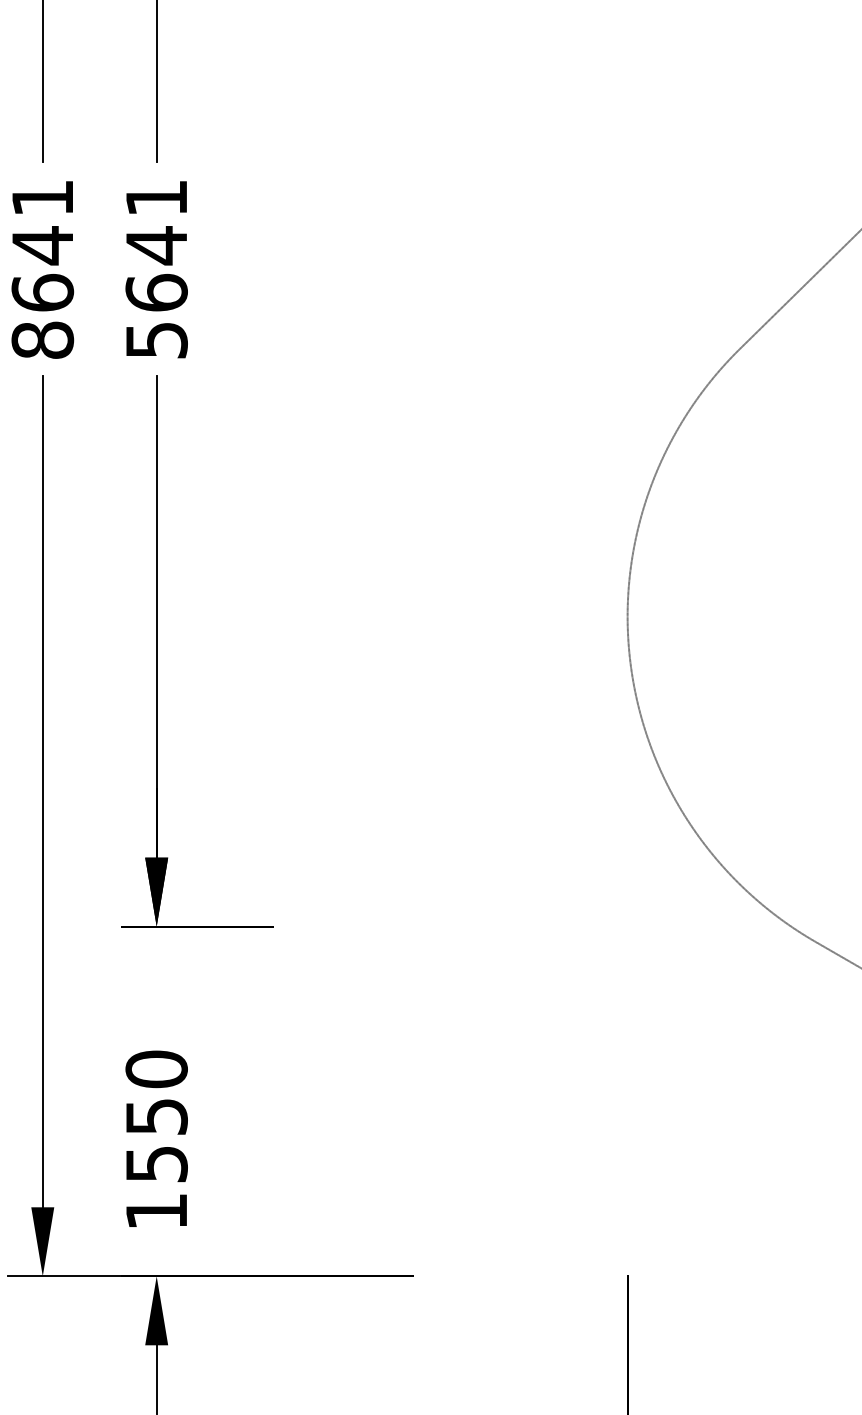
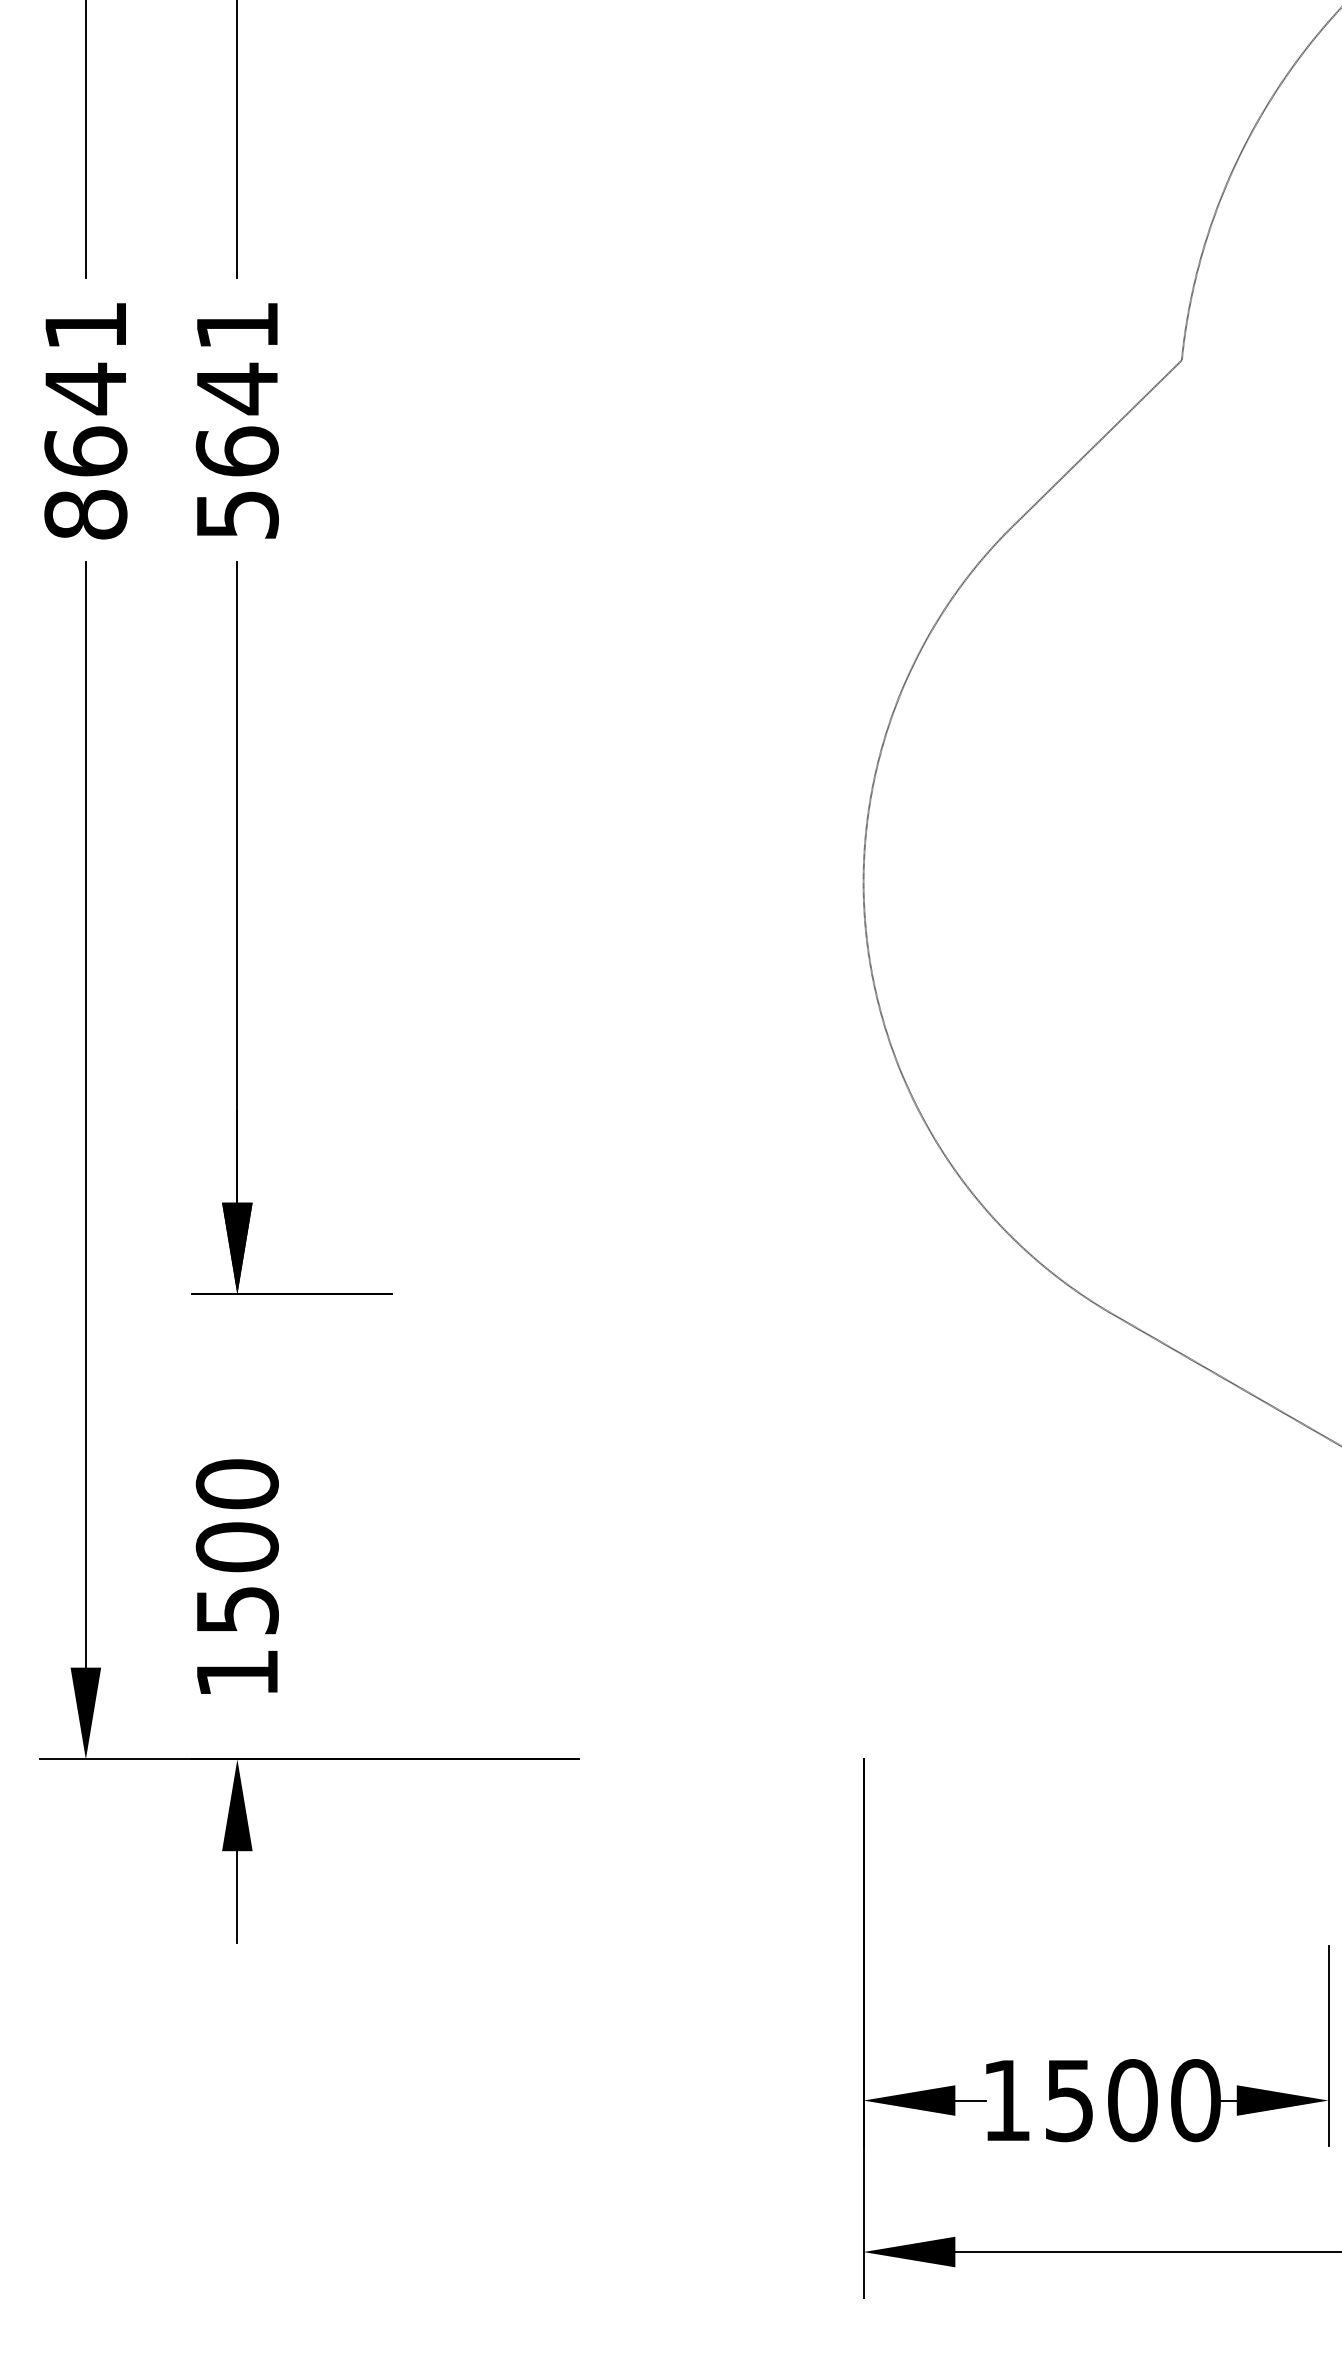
text: (156, 1116) -> (236, 1547), 1550 -> 1500

